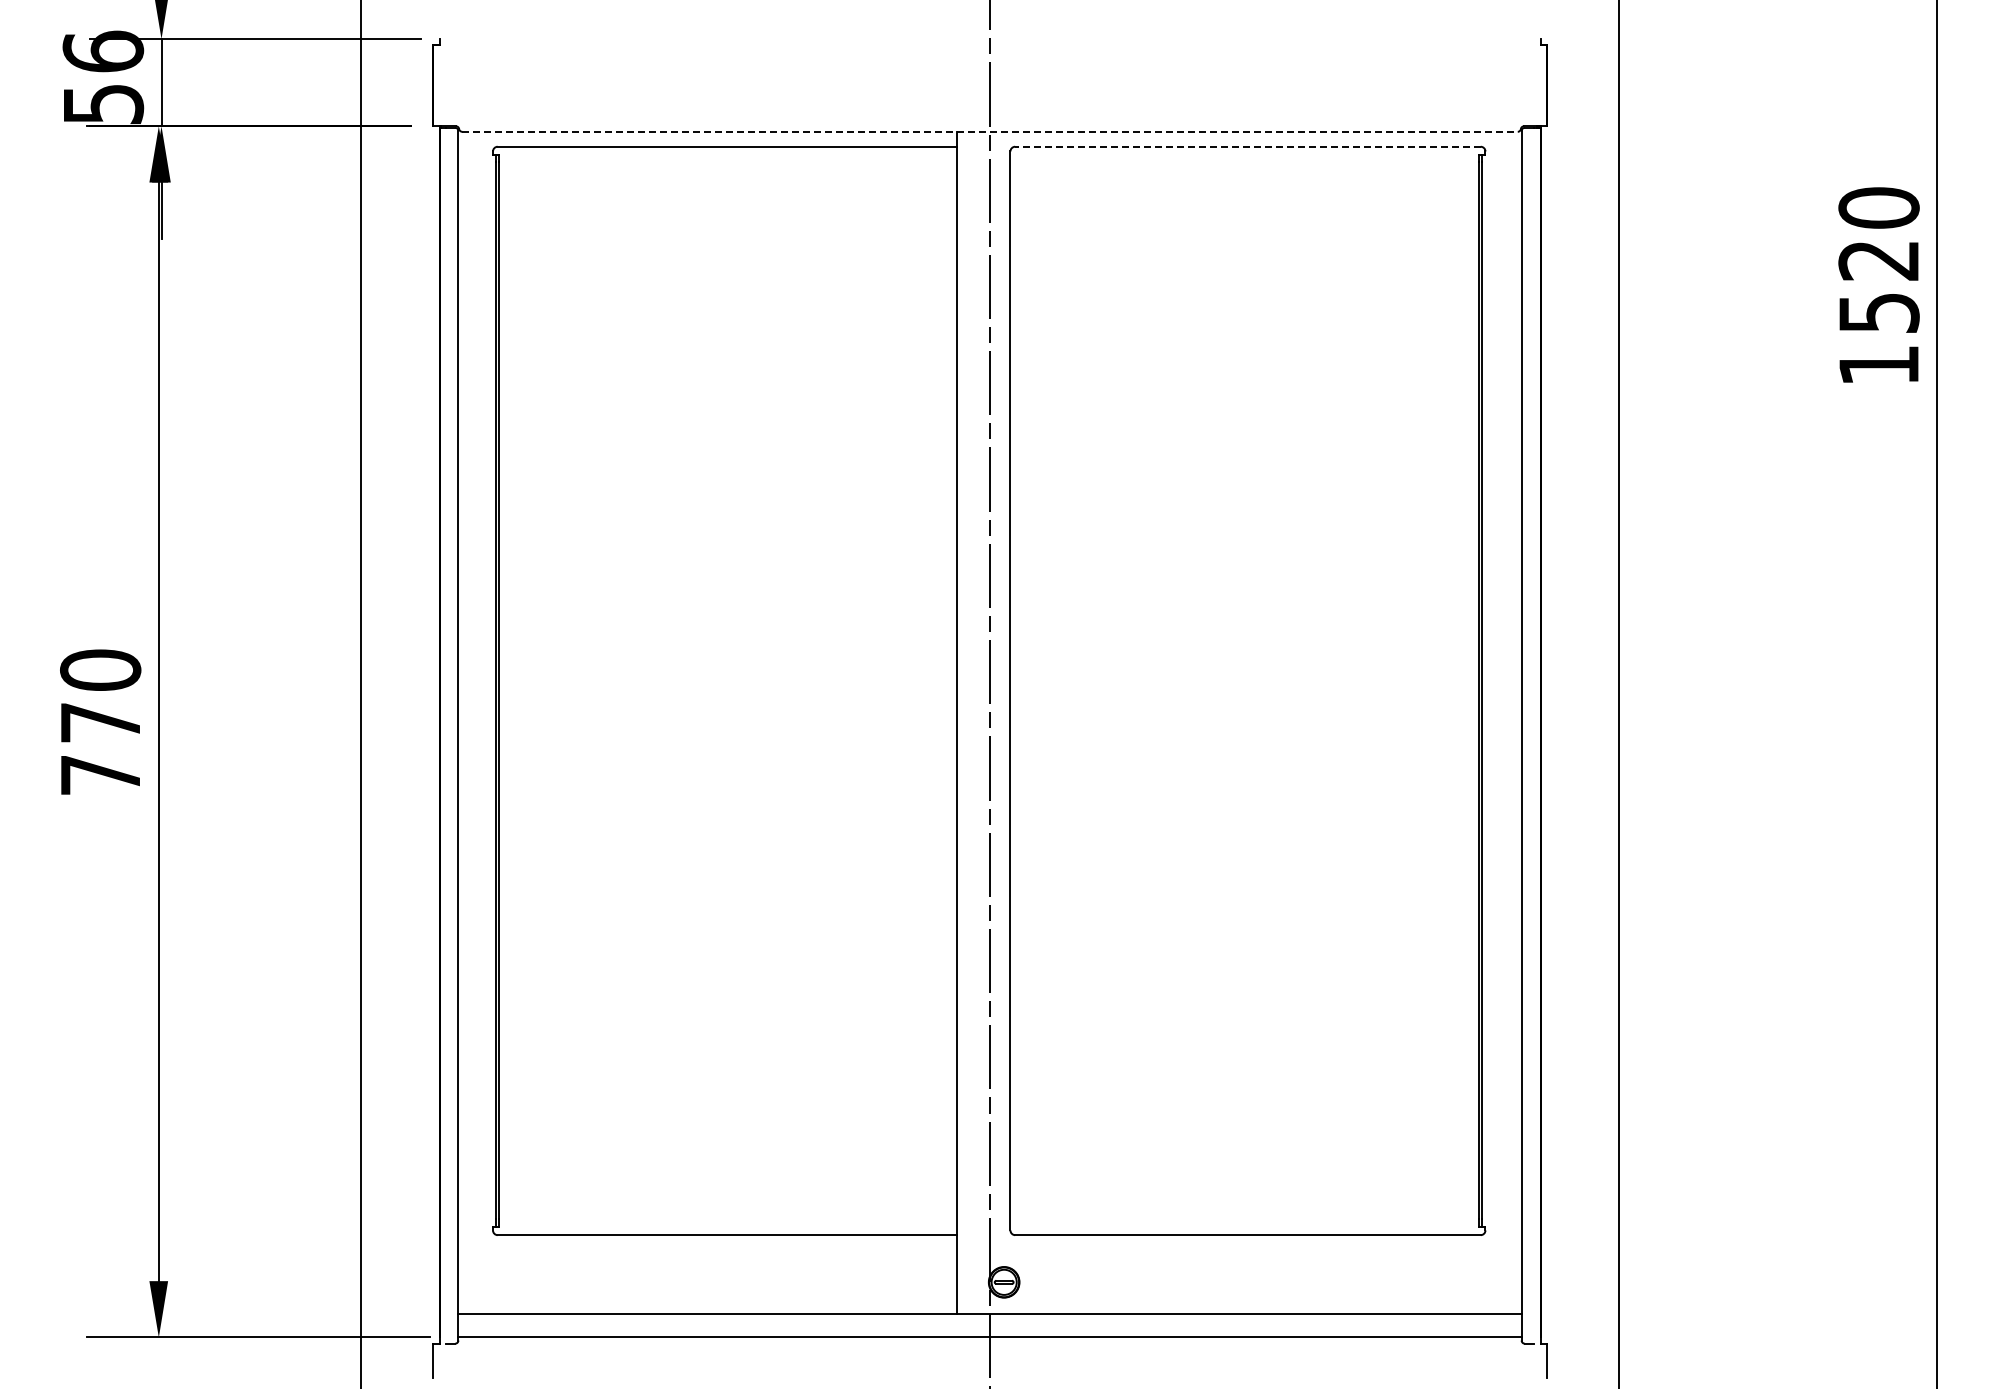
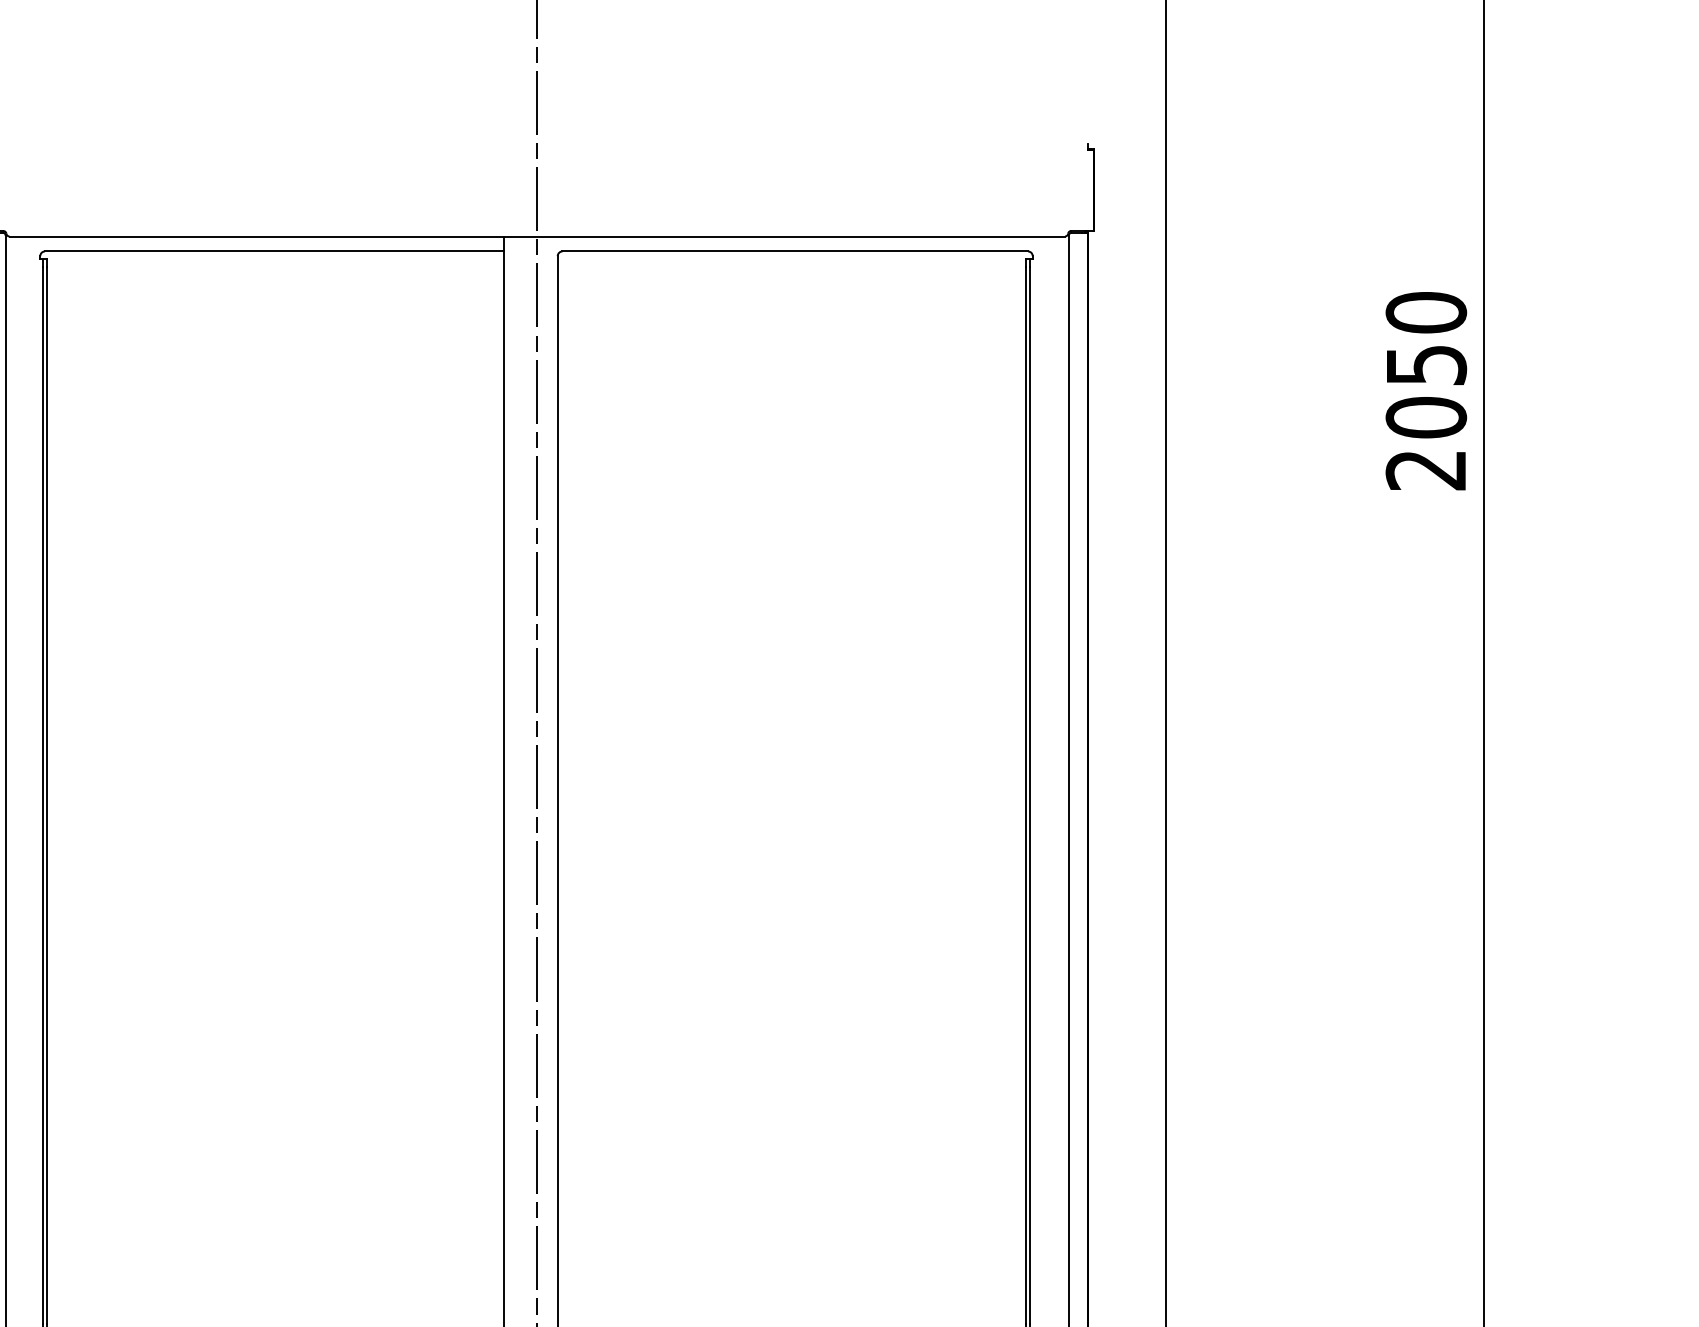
line: (990, 131) -> (537, 236), dashed -> solid
line: (1247, 146) -> (794, 251), dashed -> solid
text: (1878, 313) -> (1425, 418), 1520 -> 2050

